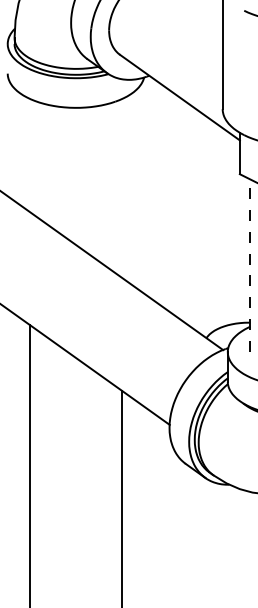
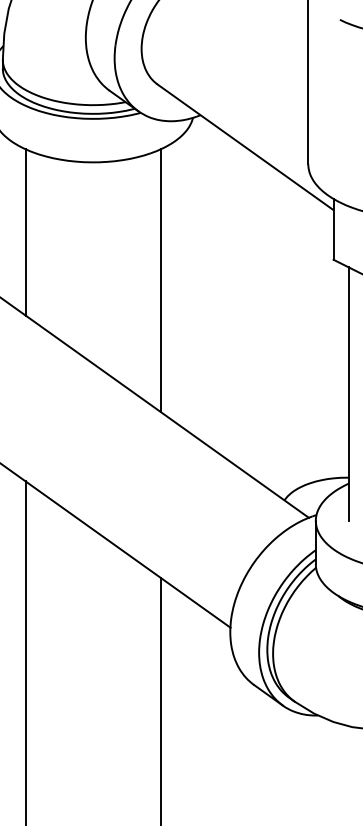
line: (30, 155) -> (26, 232), added
line: (122, 187) -> (161, 279), added
line: (250, 265) -> (349, 393), dashed -> solid

